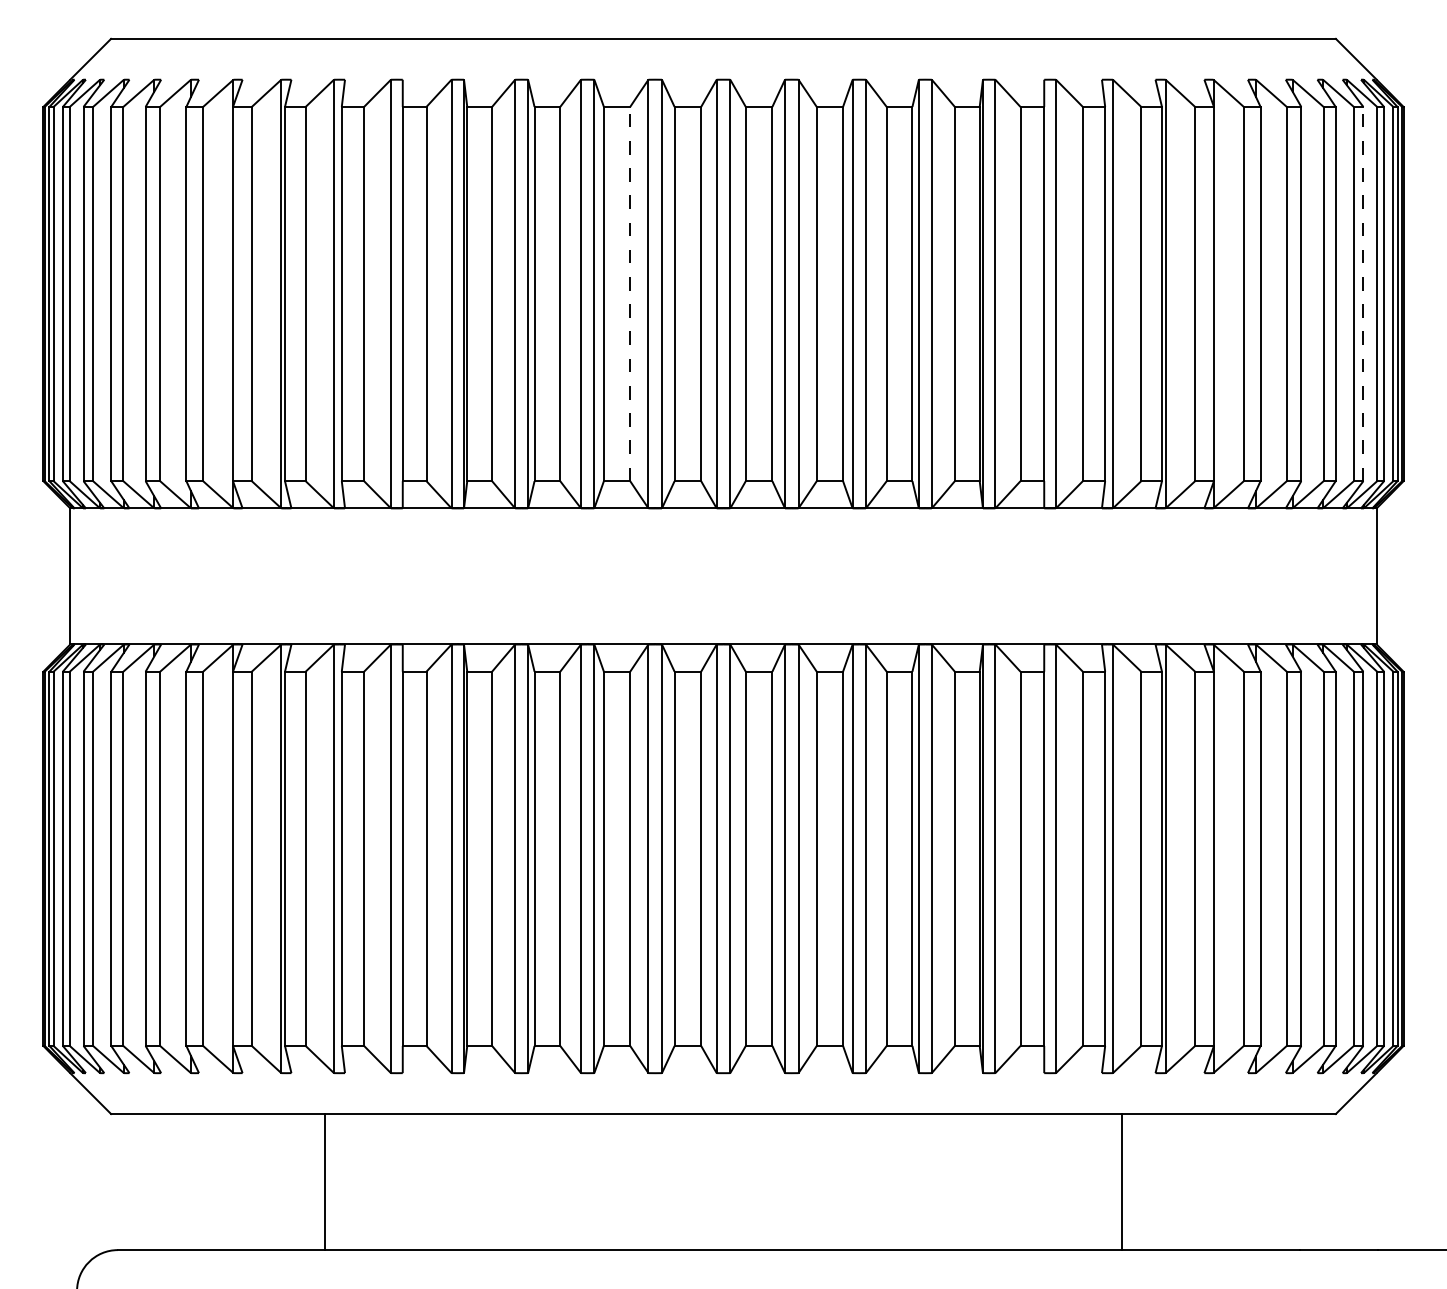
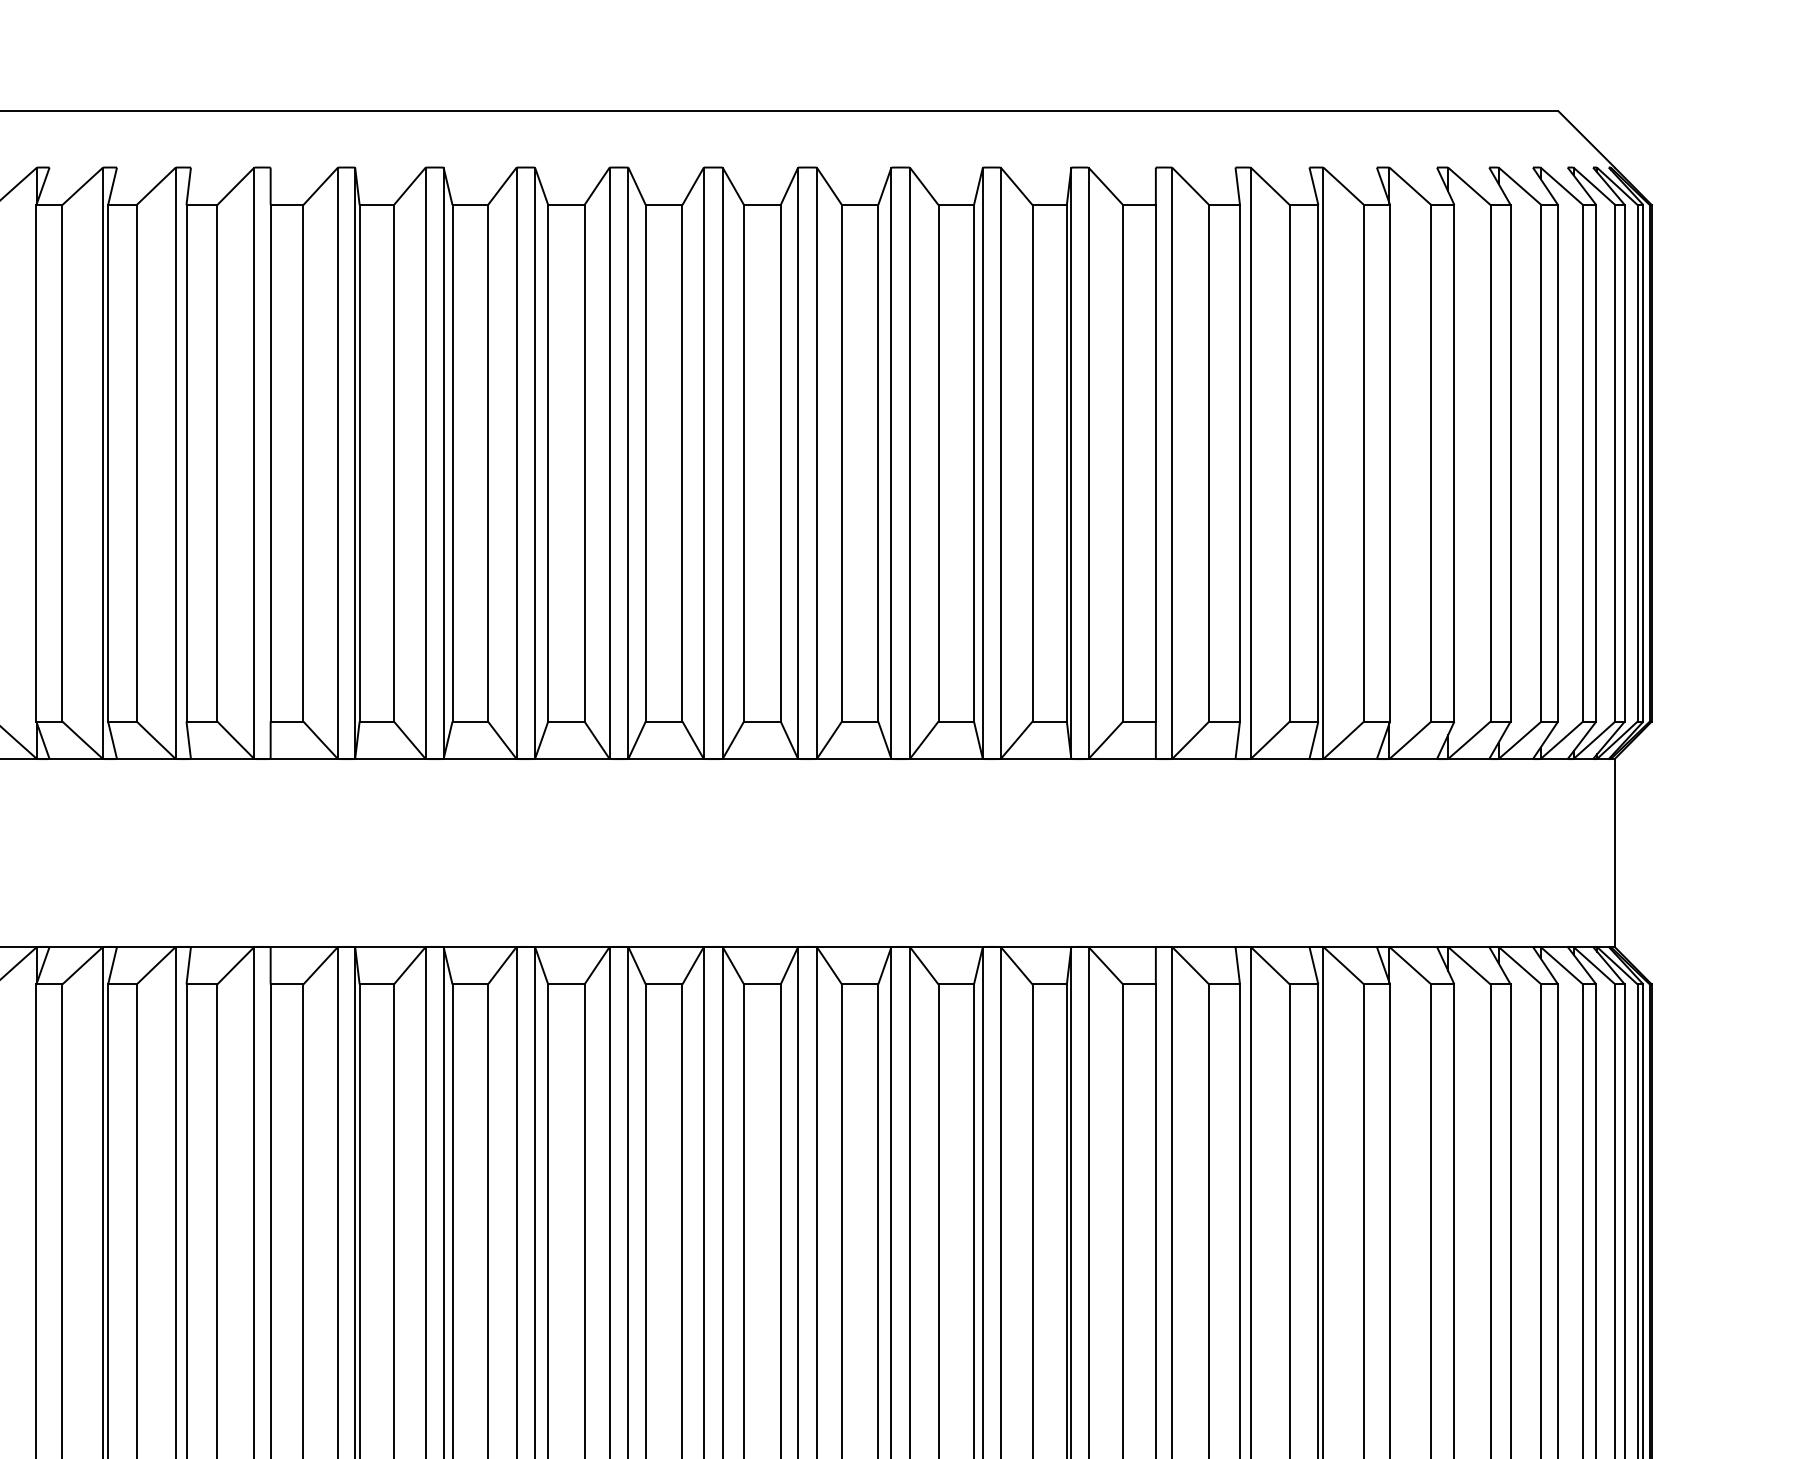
line: (630, 293) -> (584, 462), dashed -> solid
line: (1363, 293) -> (1596, 462), dashed -> solid

